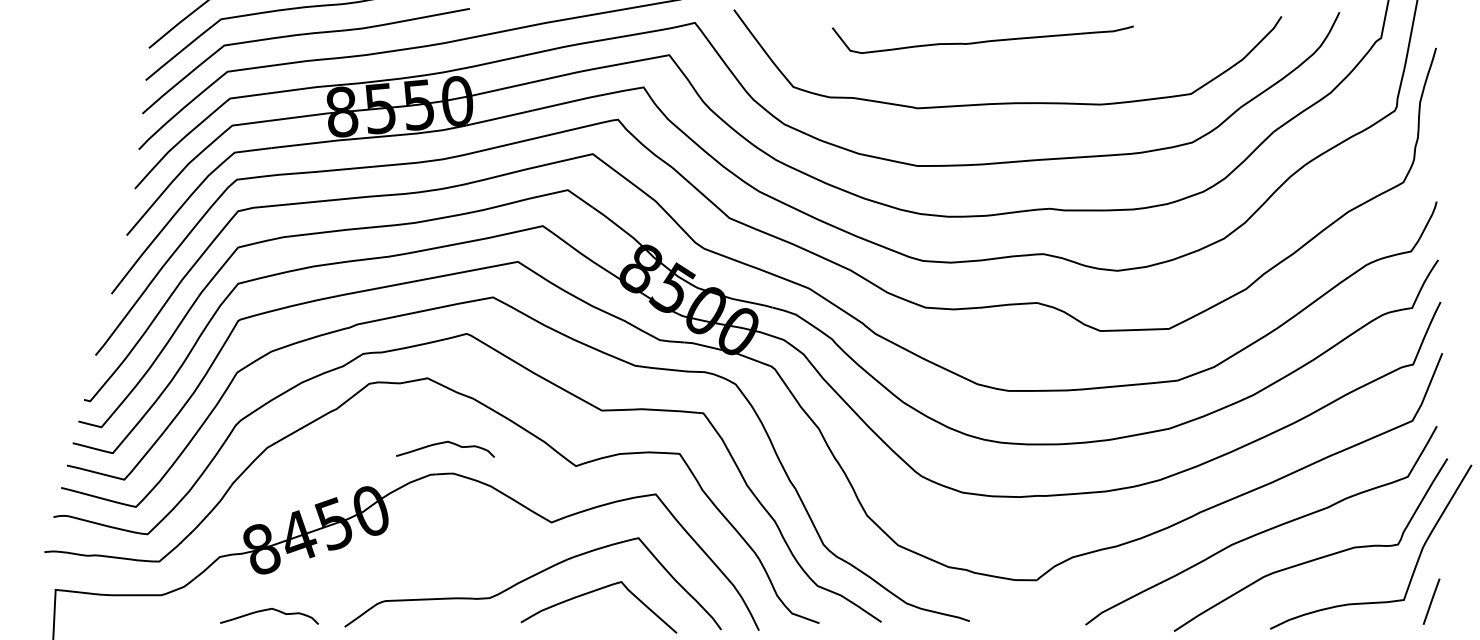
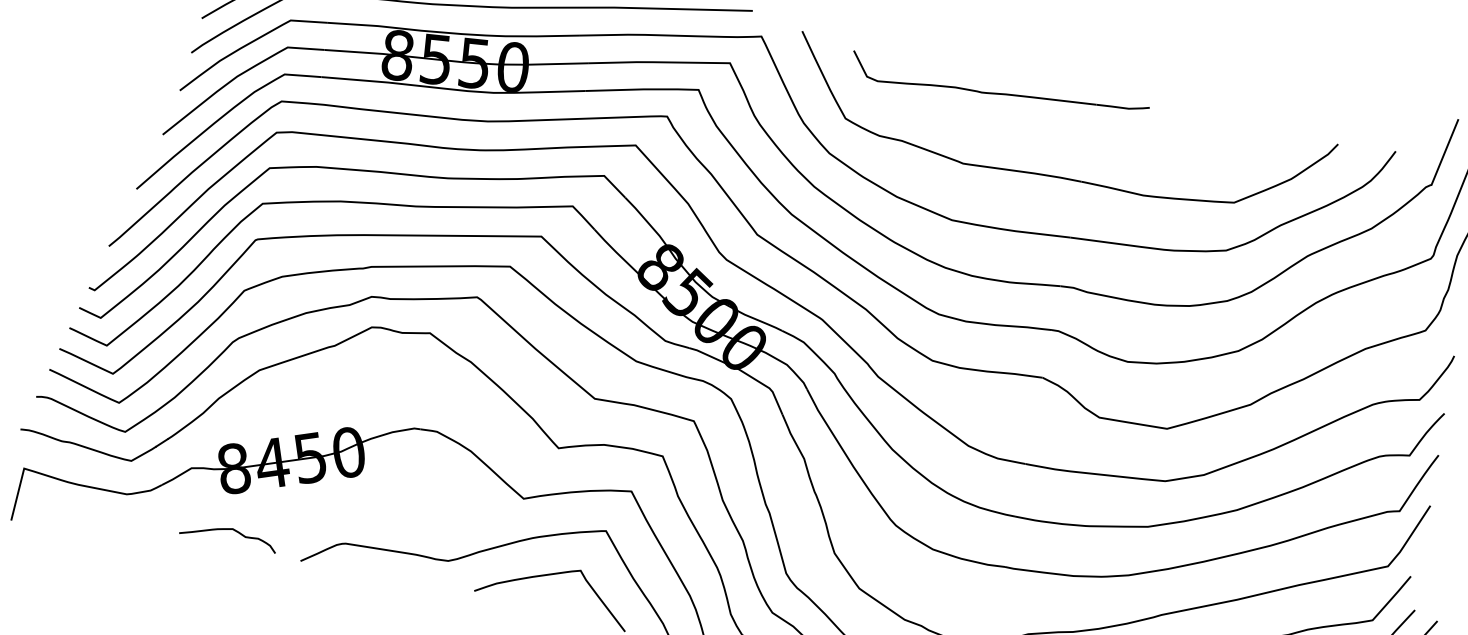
part: (982, 39) -> (998, 91), moved
curve: (445, 443) -> (435, 400), removed

